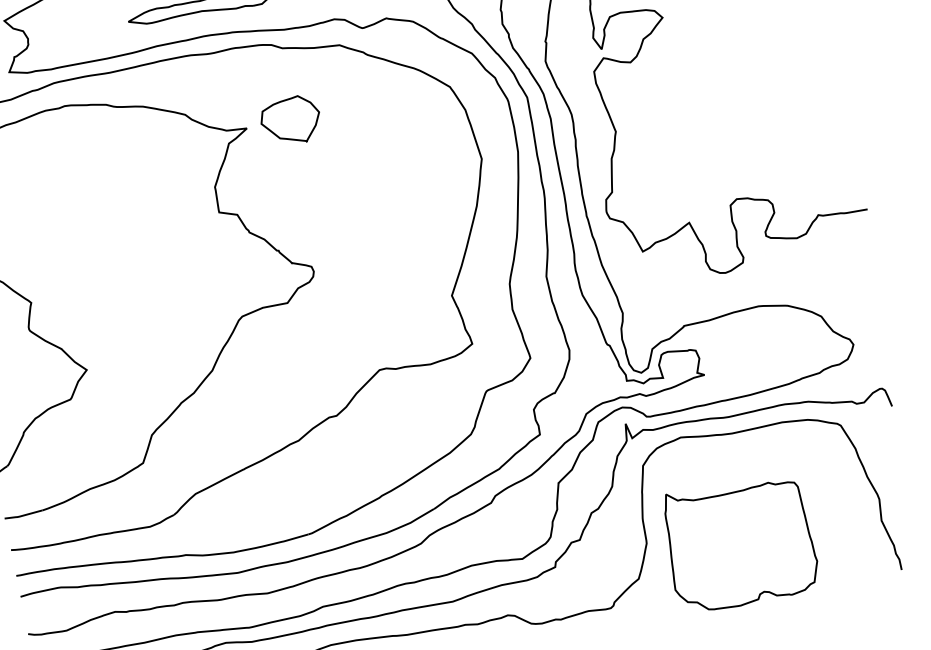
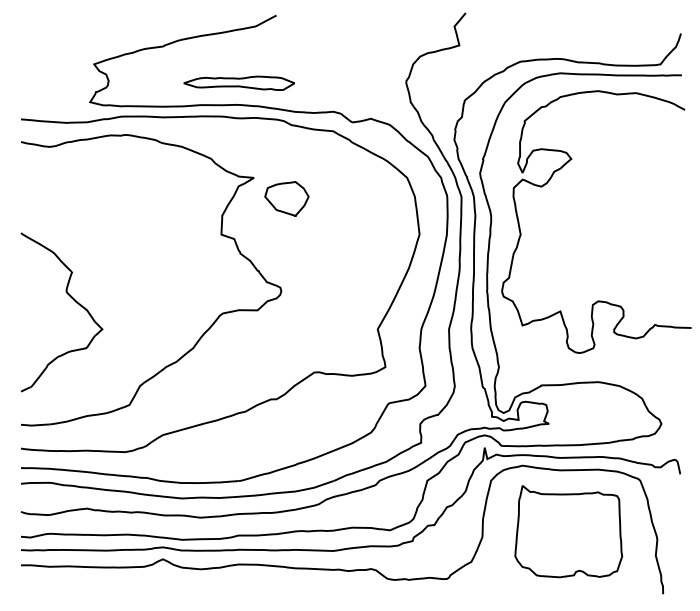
part: (290, 120) -> (286, 198), moved
part: (739, 542) -> (568, 531), moved

